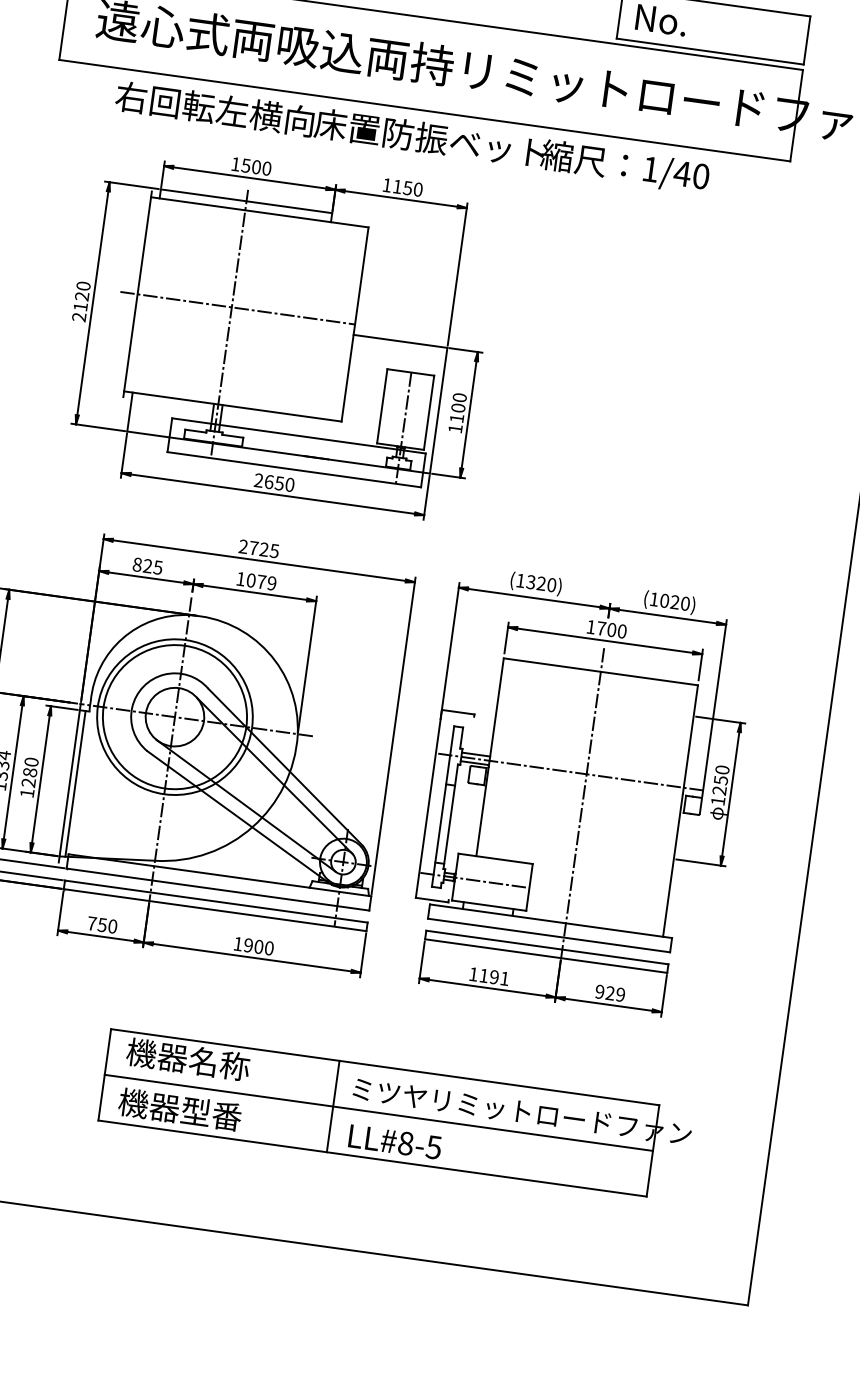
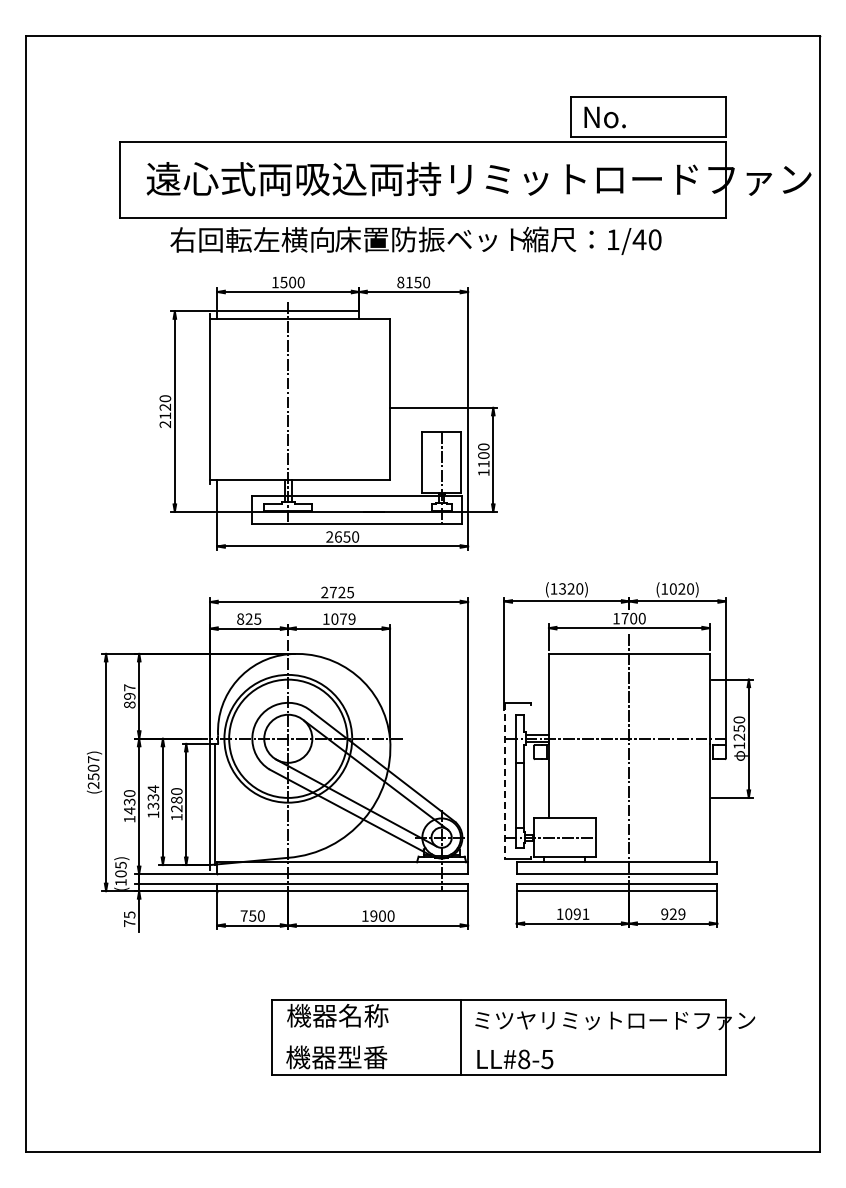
text: (386, 185) -> (400, 282), 1150 -> 8150
line: (236, 308) -> (292, 399), removed
line: (428, 803) -> (504, 780), solid -> dashed
text: (483, 976) -> (568, 914), 1191 -> 1091
line: (378, 1112) -> (498, 1037), removed

